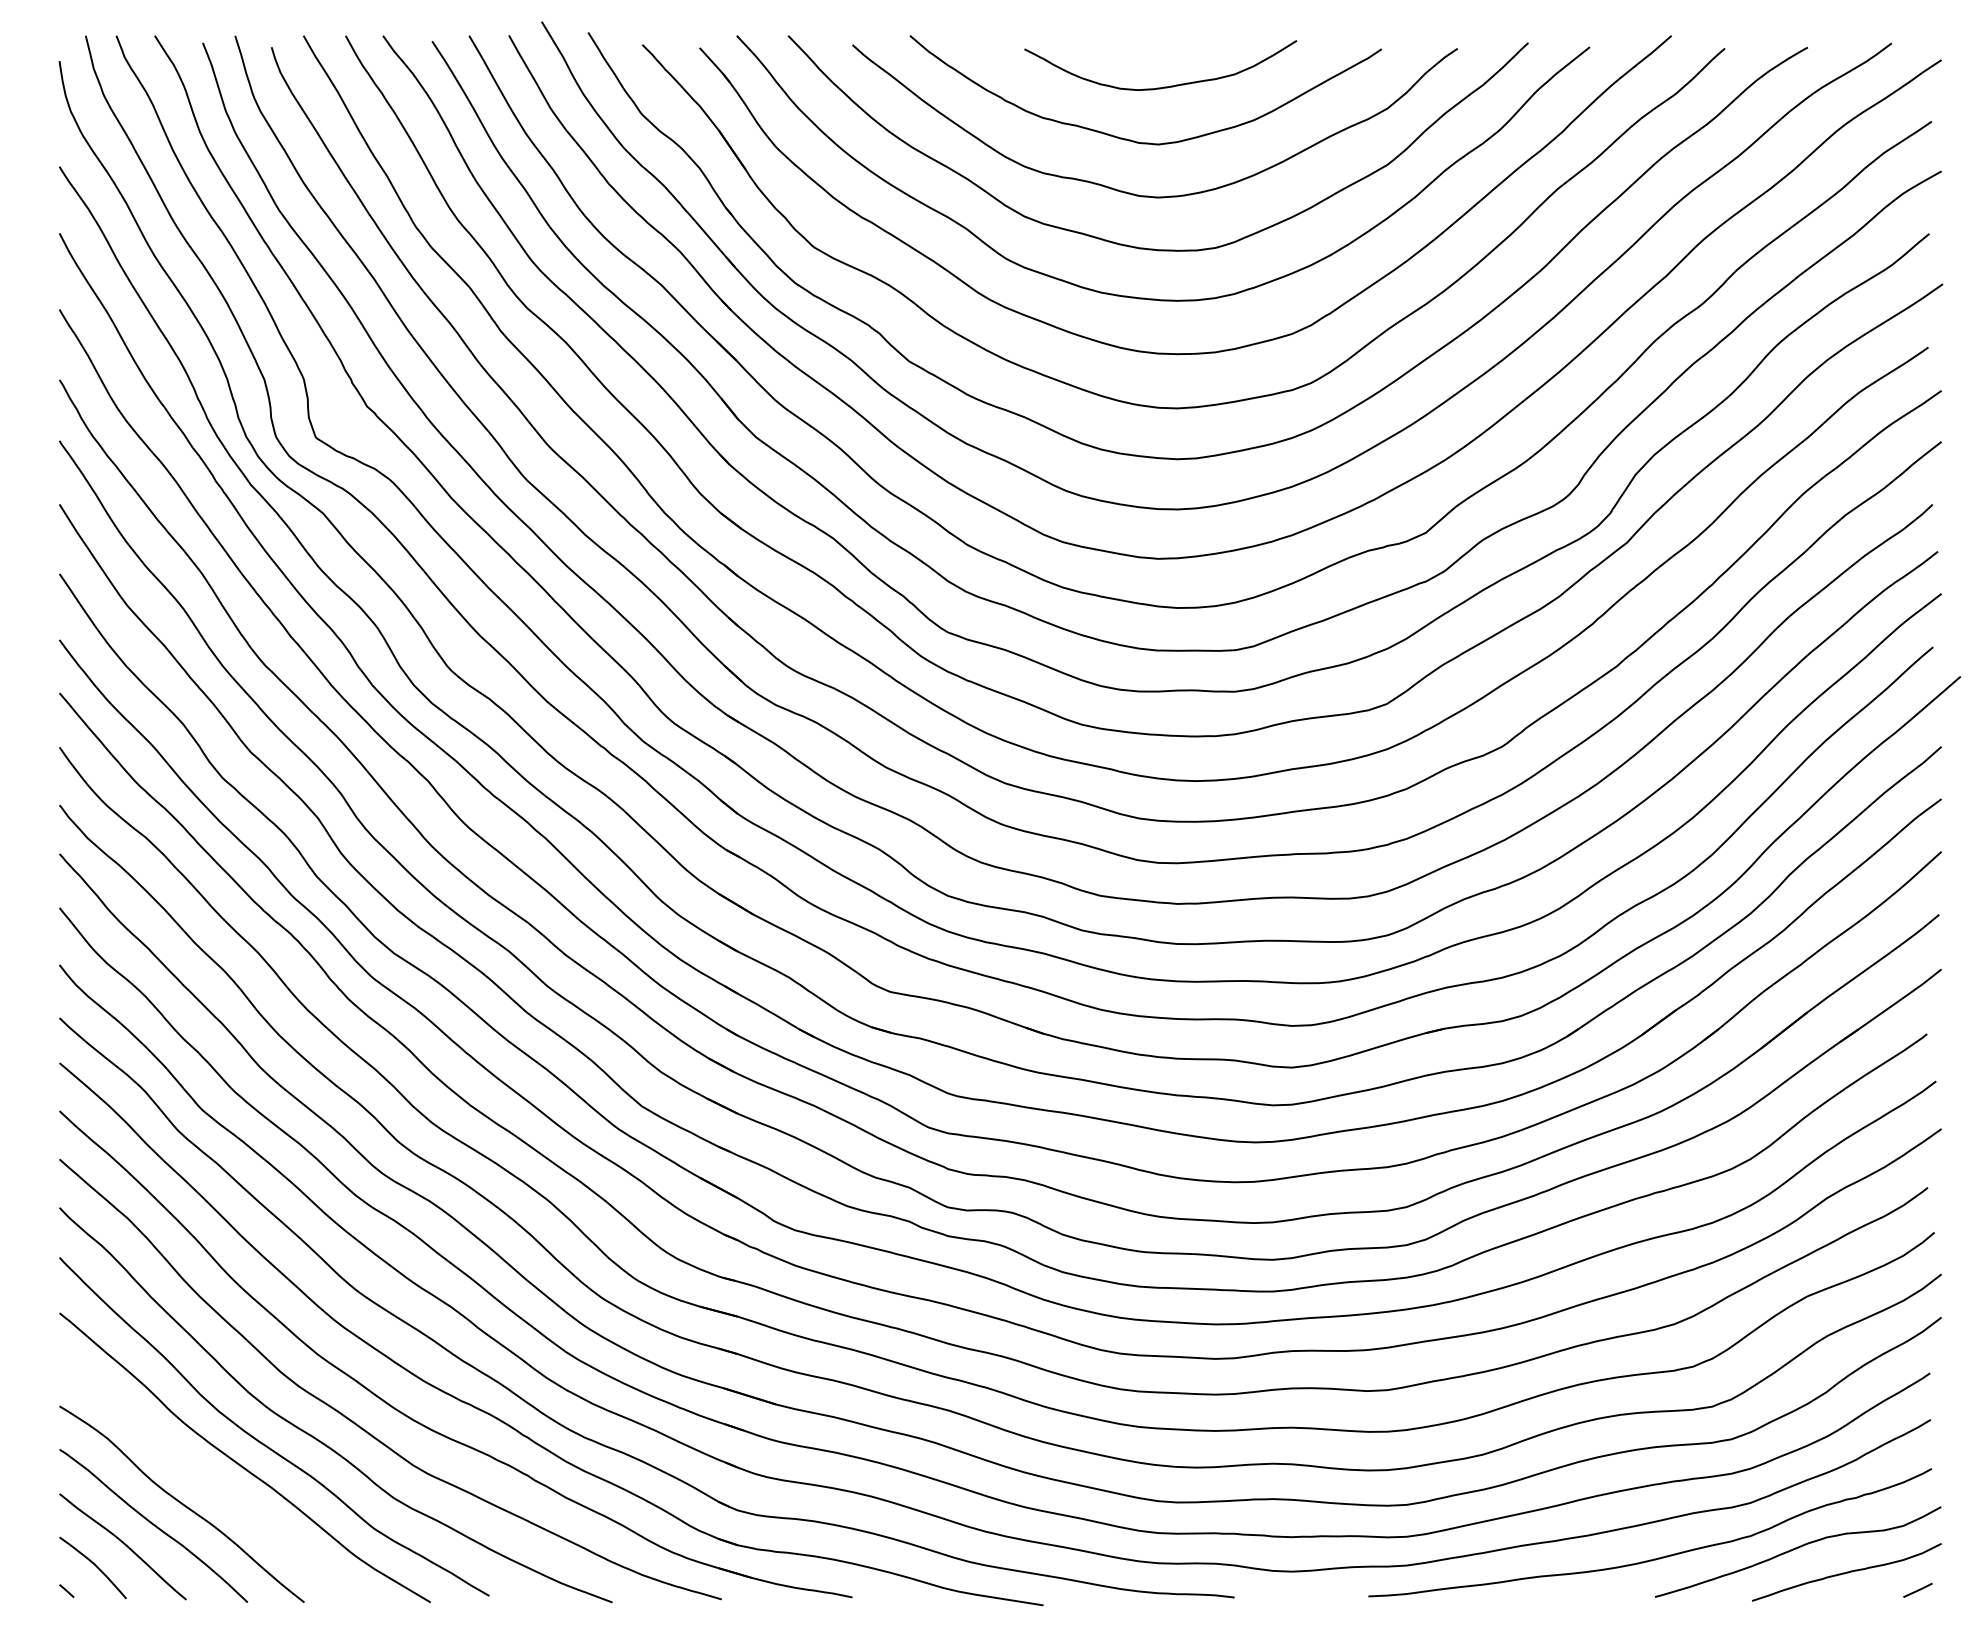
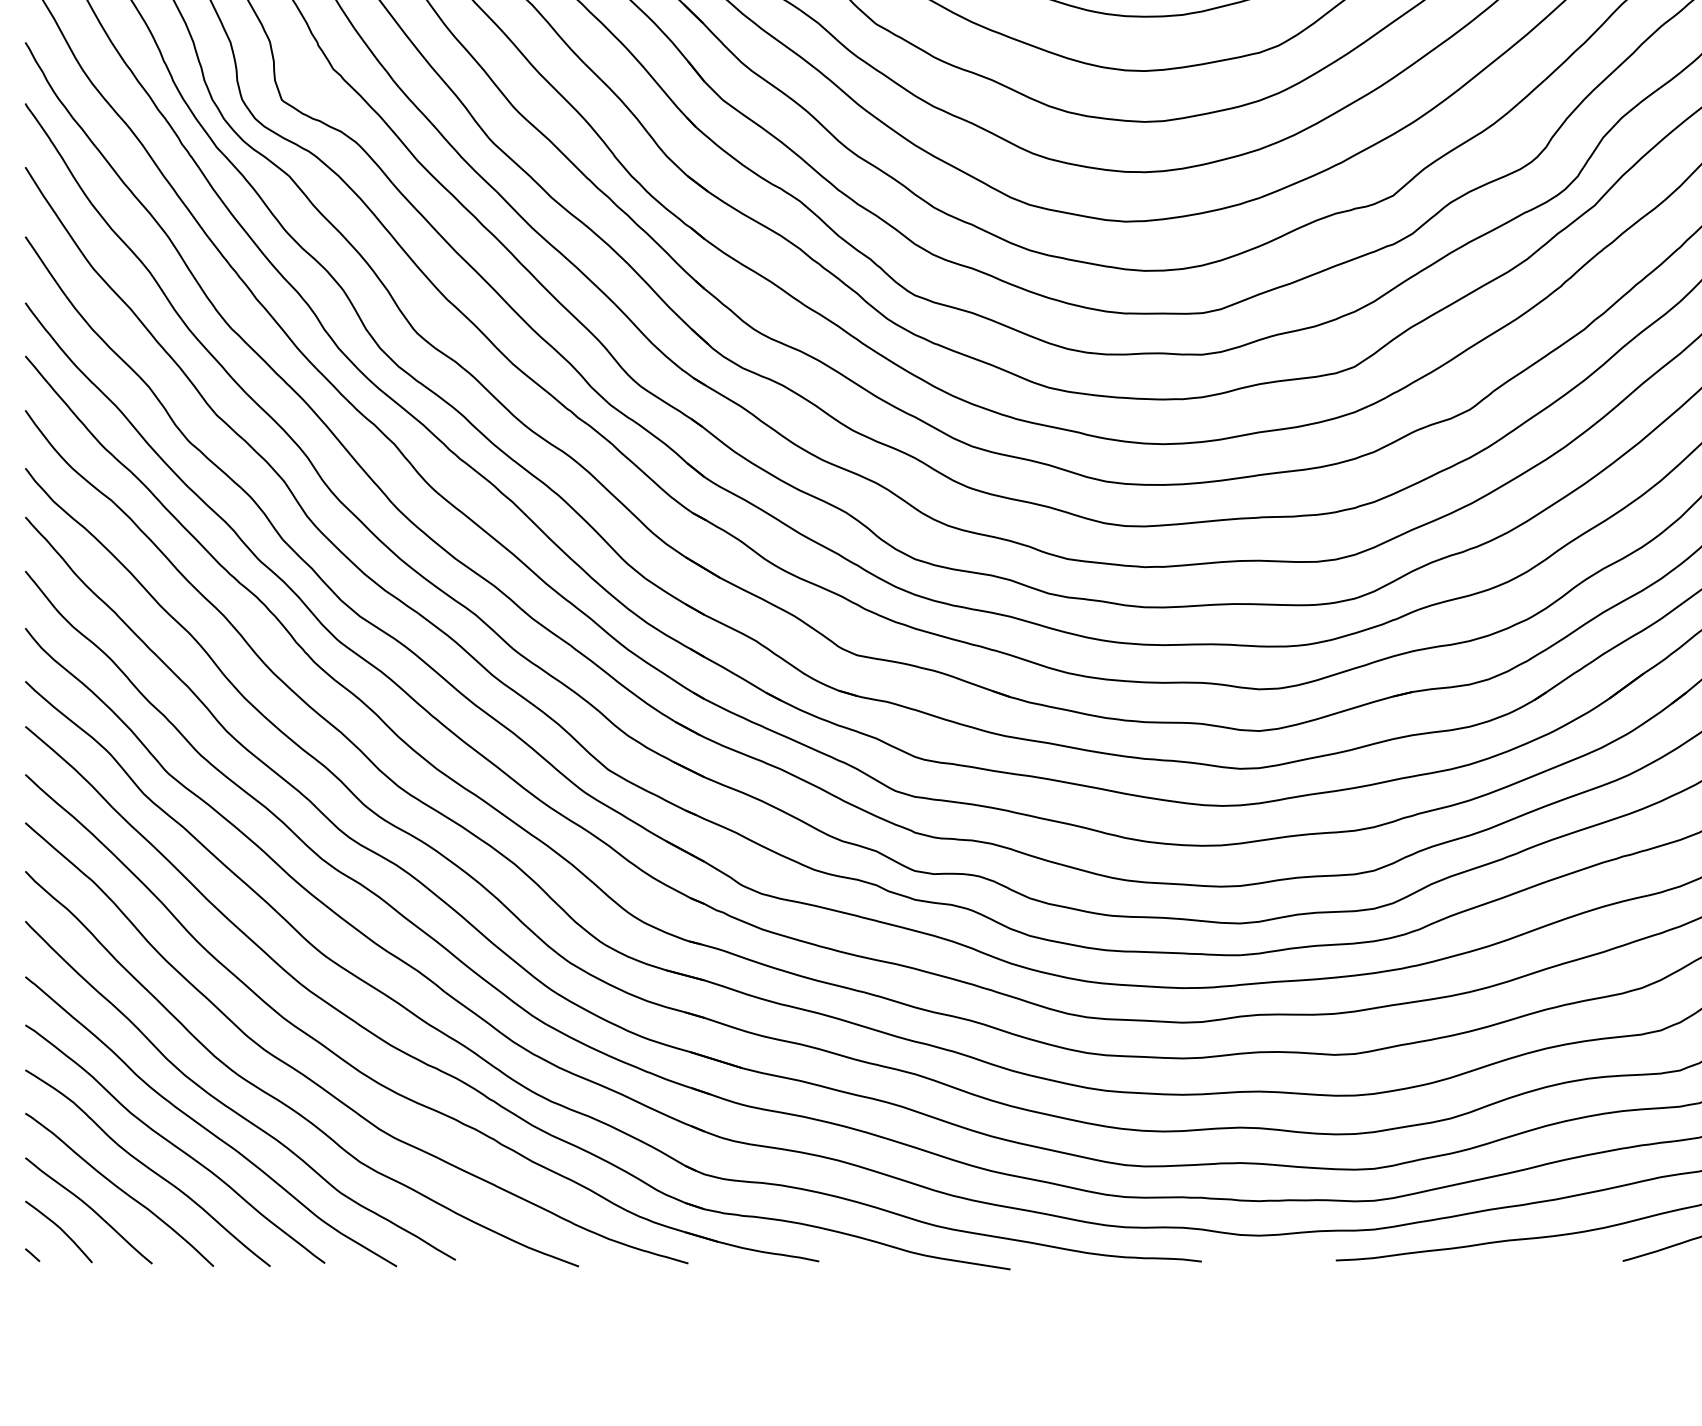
curve: (208, 1480) -> (174, 1144), added

